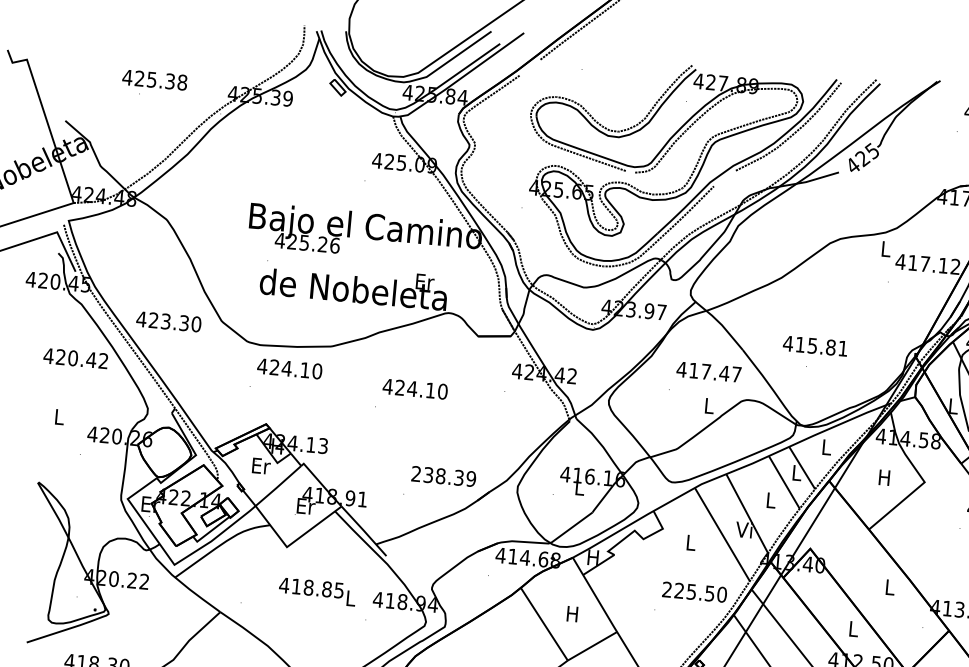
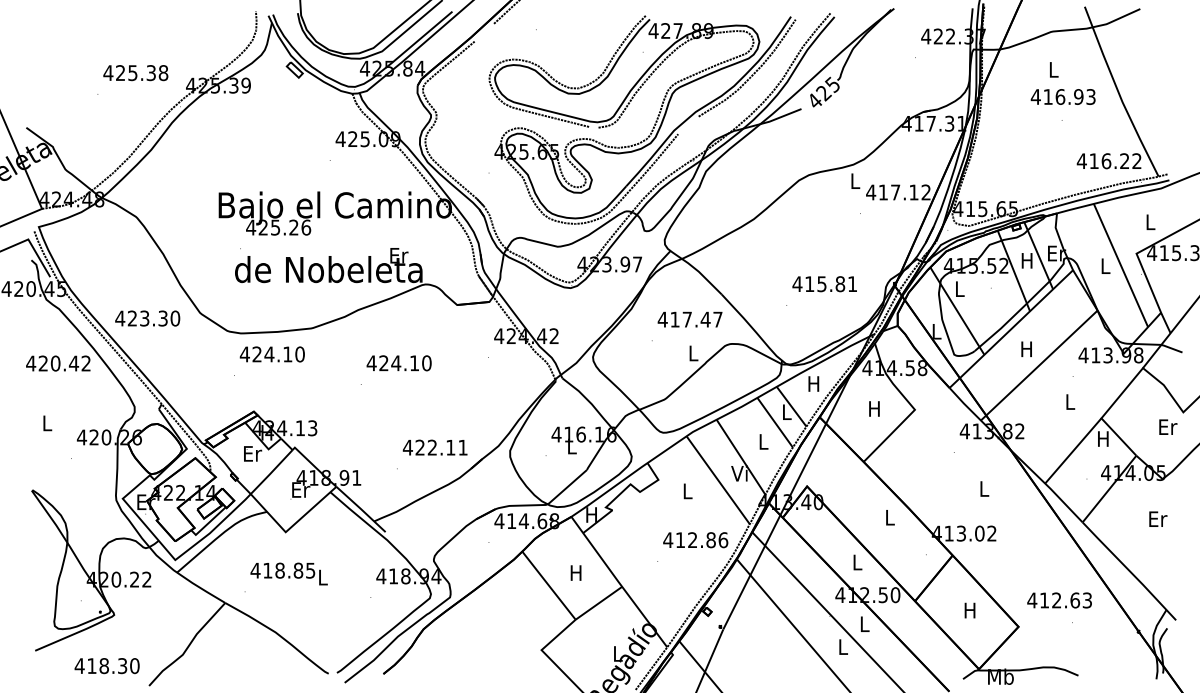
text: (154, 80) -> (135, 73), moved
text: (815, 346) -> (824, 284), moved
text: (826, 446) -> (813, 383), L -> H
text: (442, 476) -> (434, 447), 238.39 -> 422.11
text: (316, 591) -> (288, 573), moved
text: (694, 592) -> (695, 540), 225.50 -> 412.86

